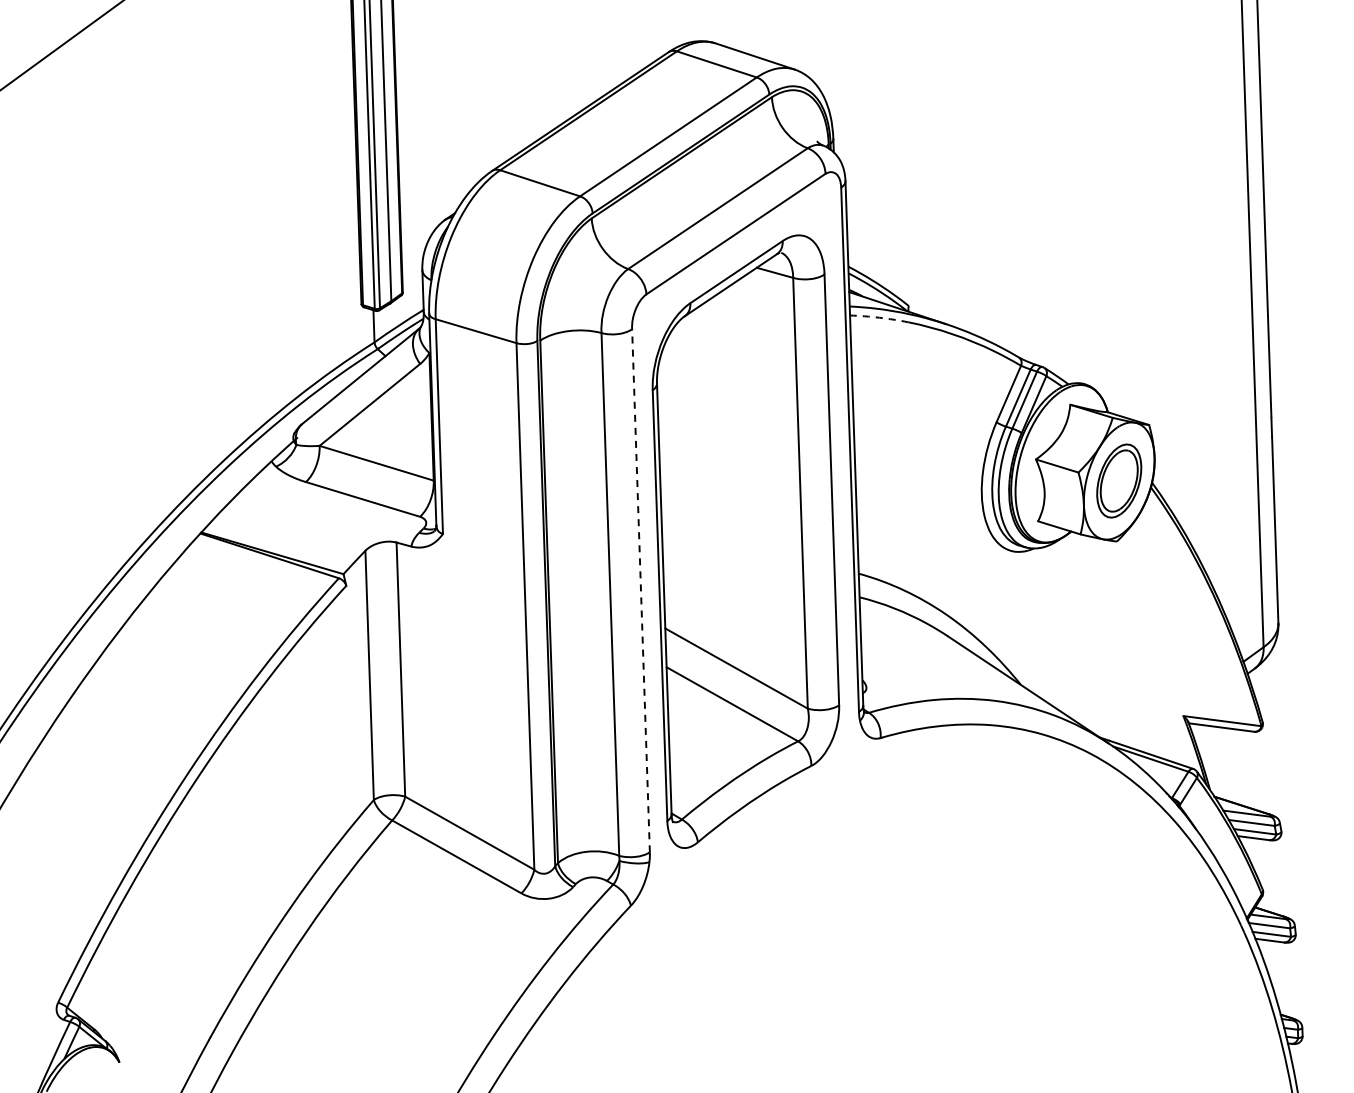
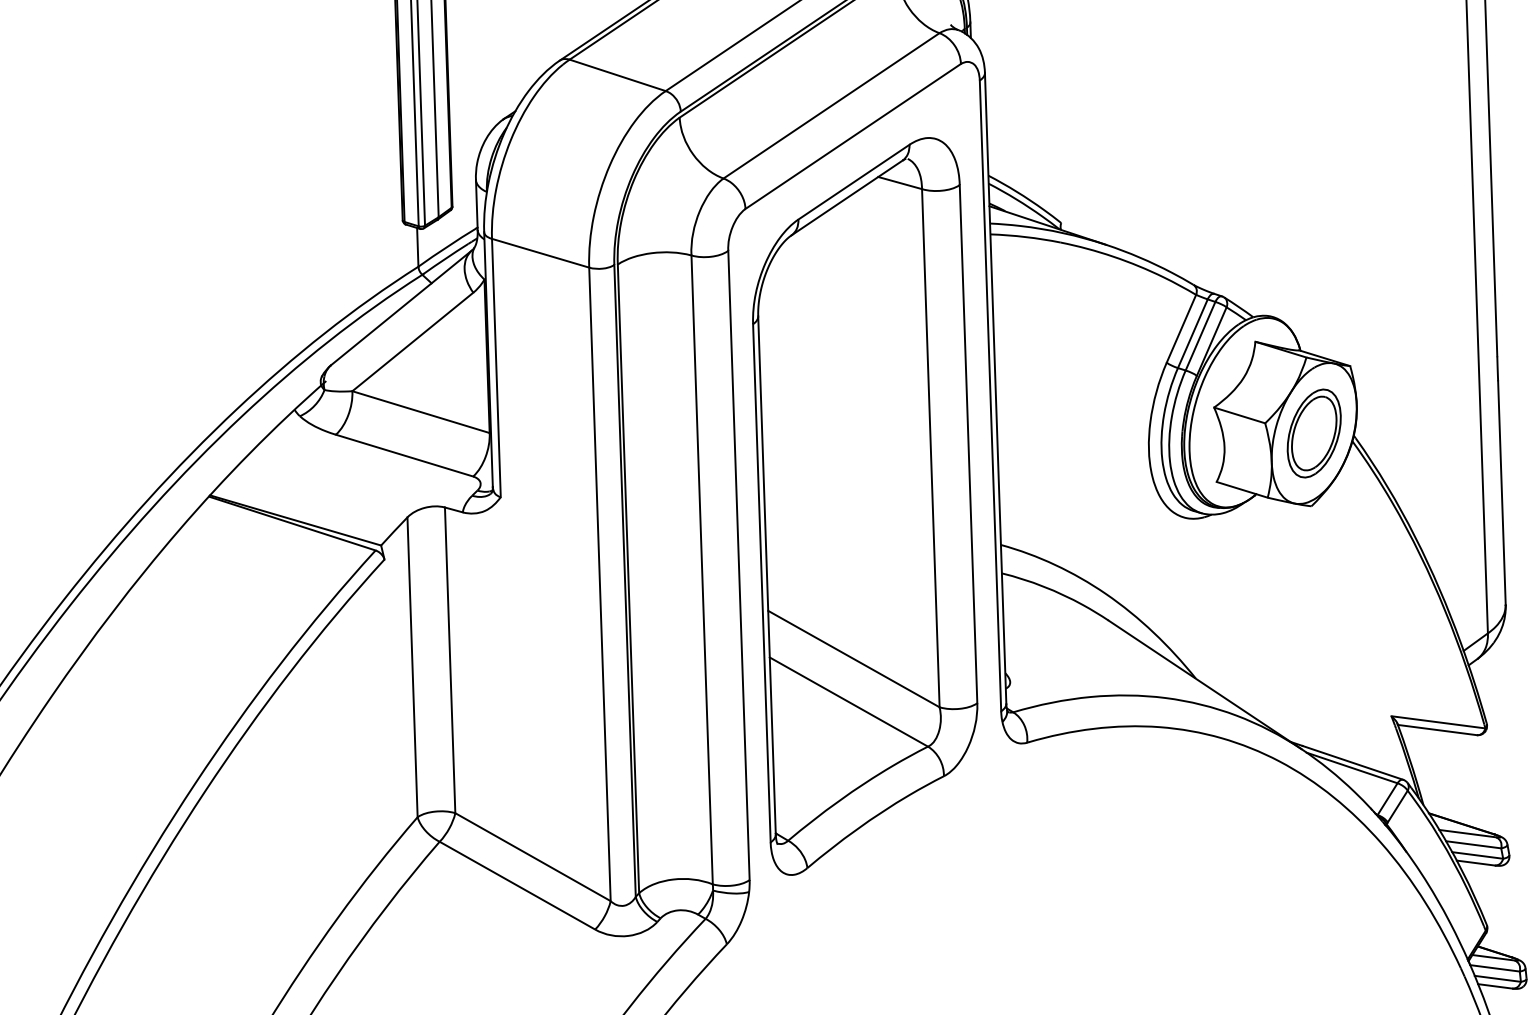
arc: (879, 317) -> (1025, 236), dashed -> solid
line: (641, 590) -> (739, 565), dashed -> solid

